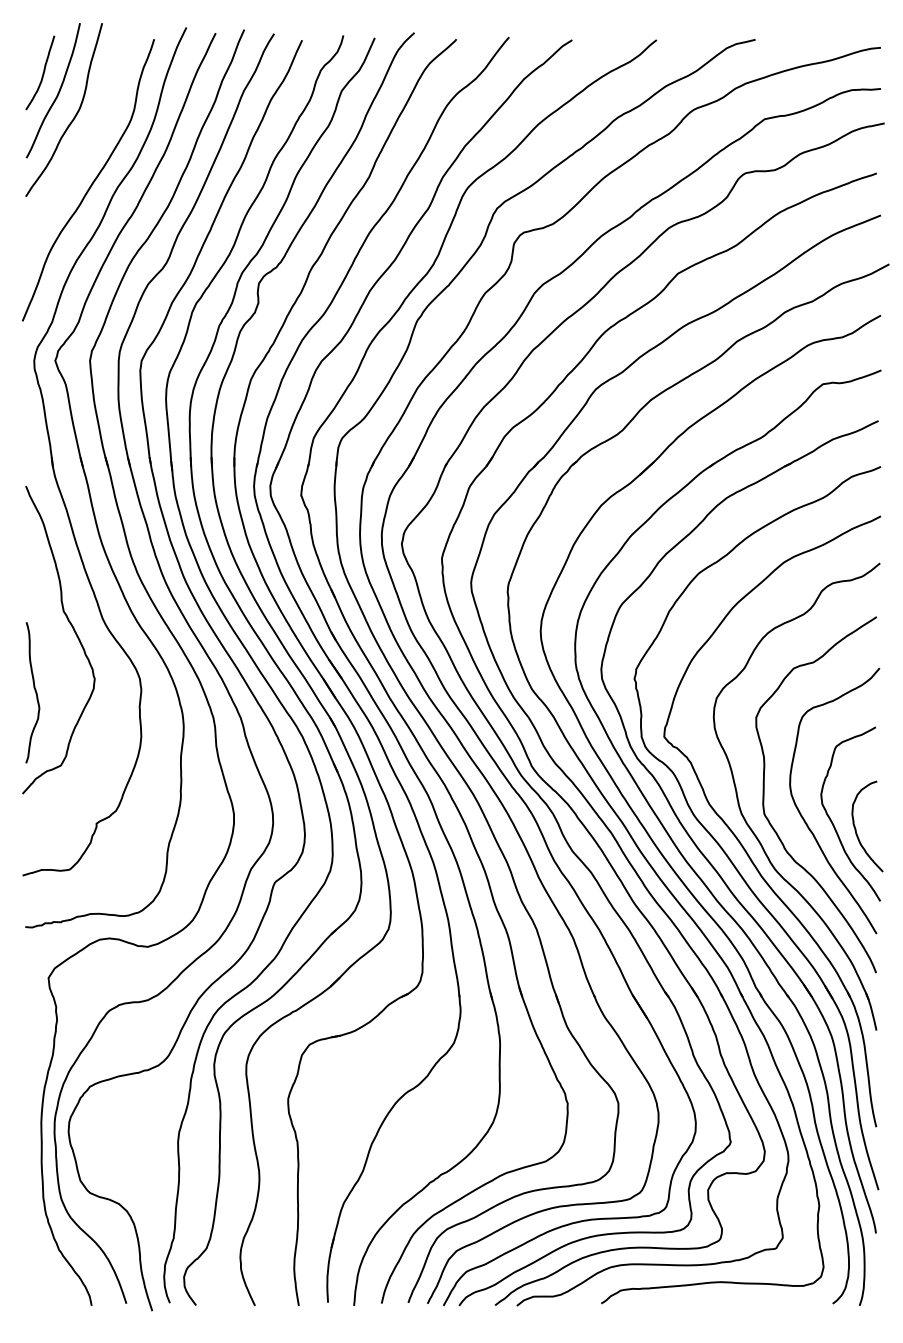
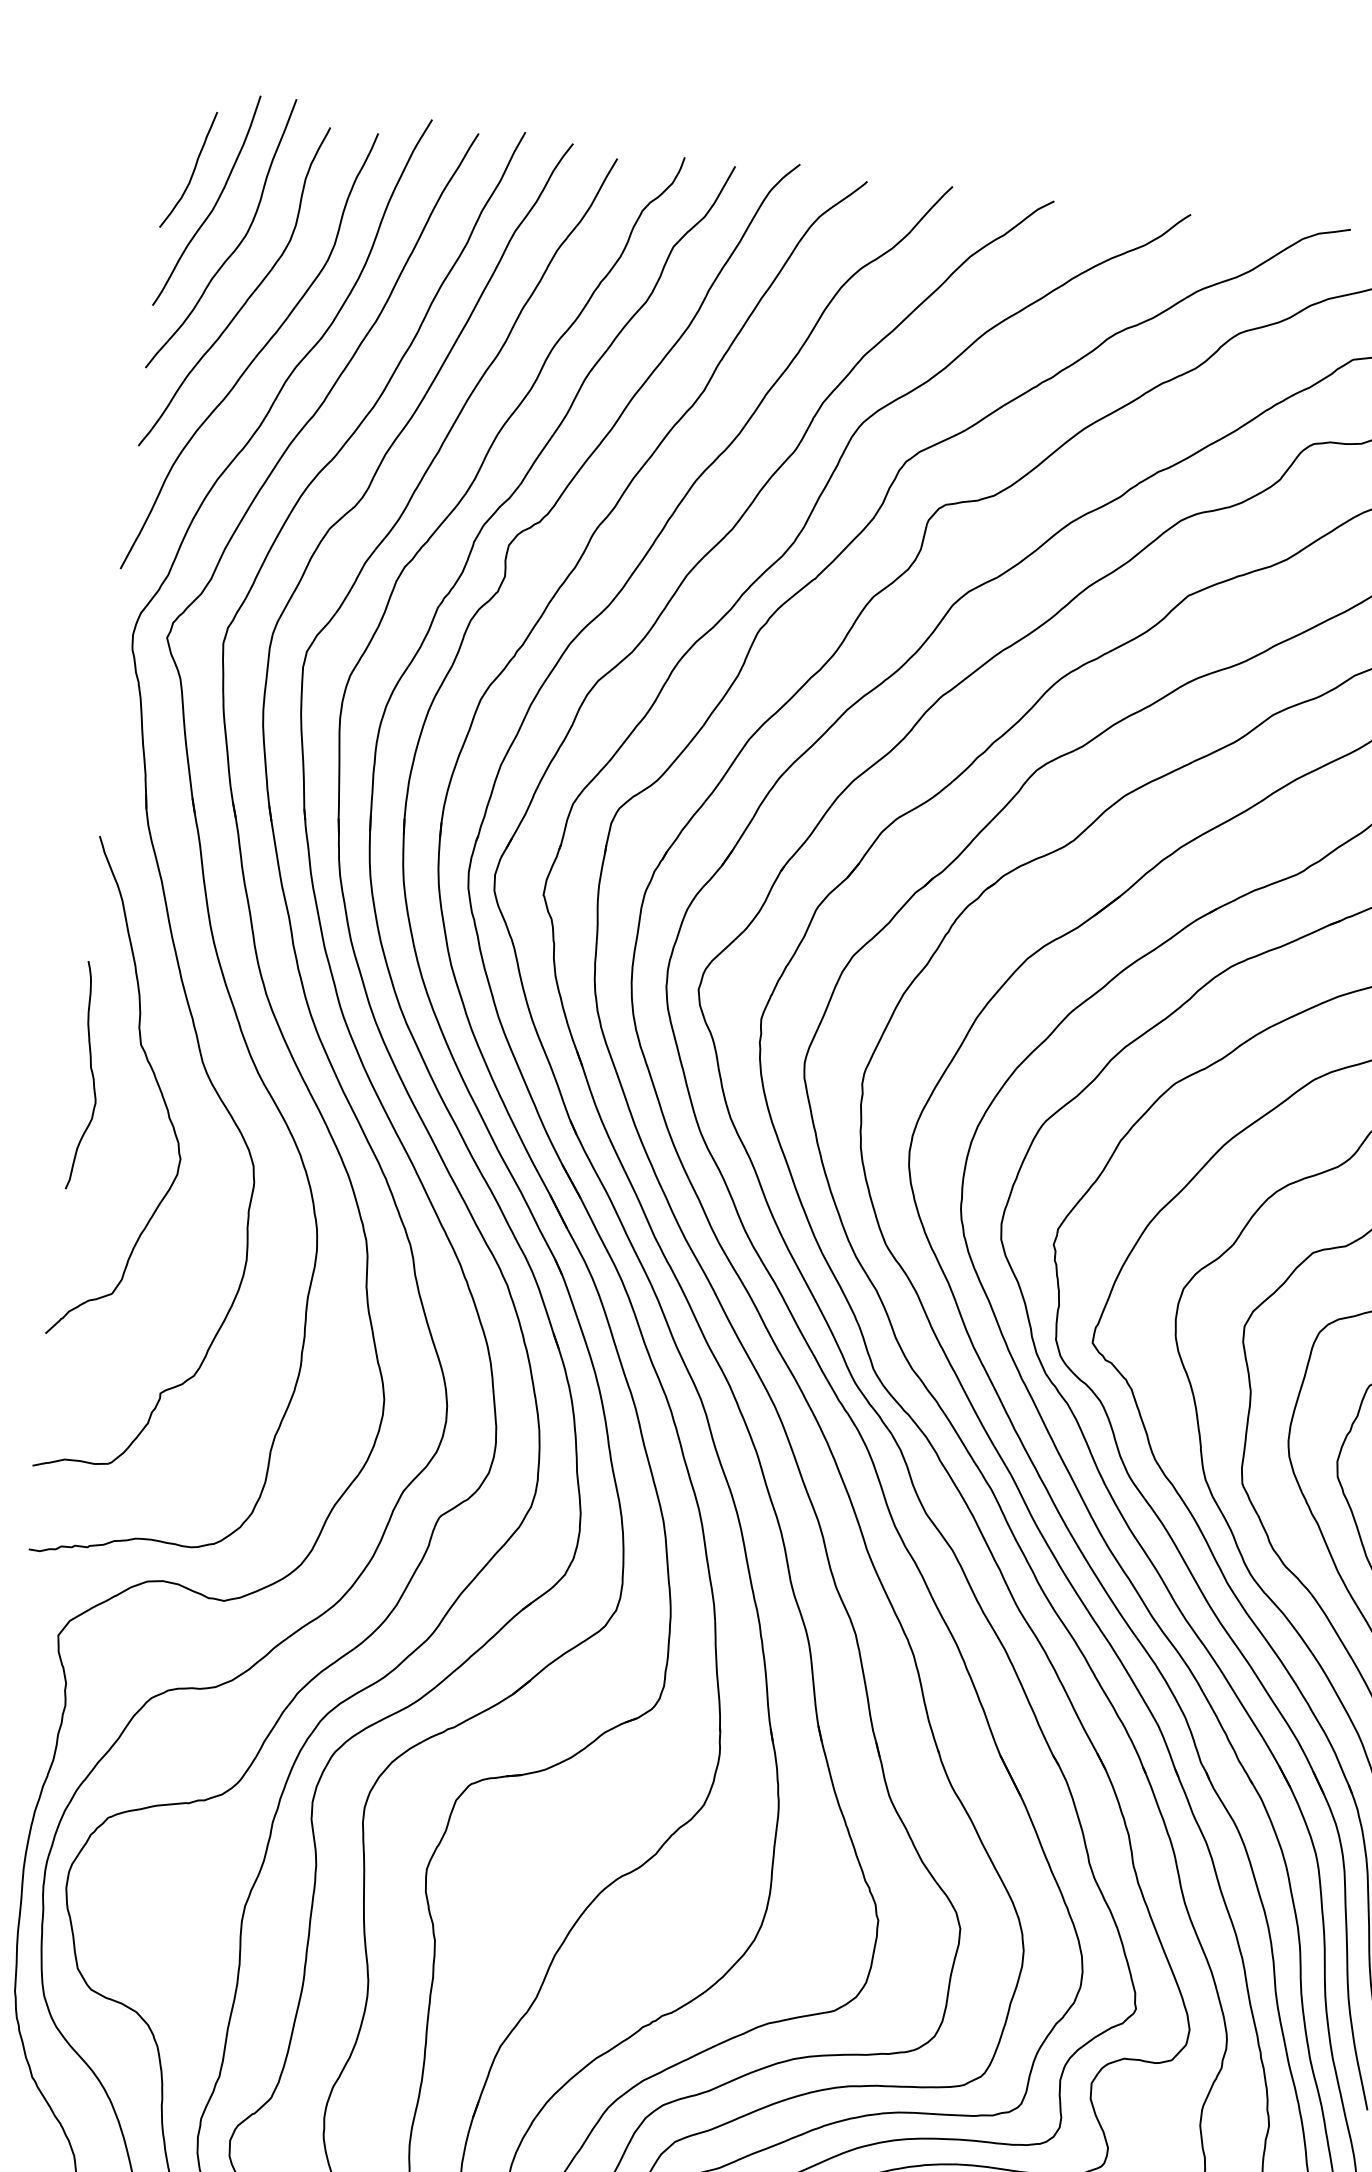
curve: (84, 146) -> (248, 295), added
curve: (34, 690) -> (90, 1072), moved

